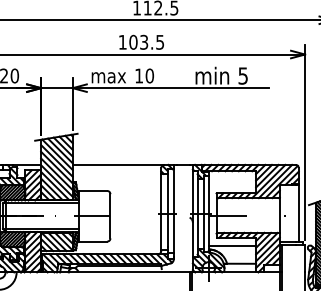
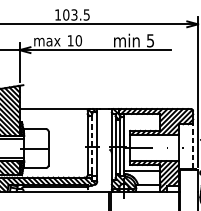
line: (167, 209) -> (92, 143), solid -> dashed
line: (298, 213) -> (192, 146), solid -> dashed

